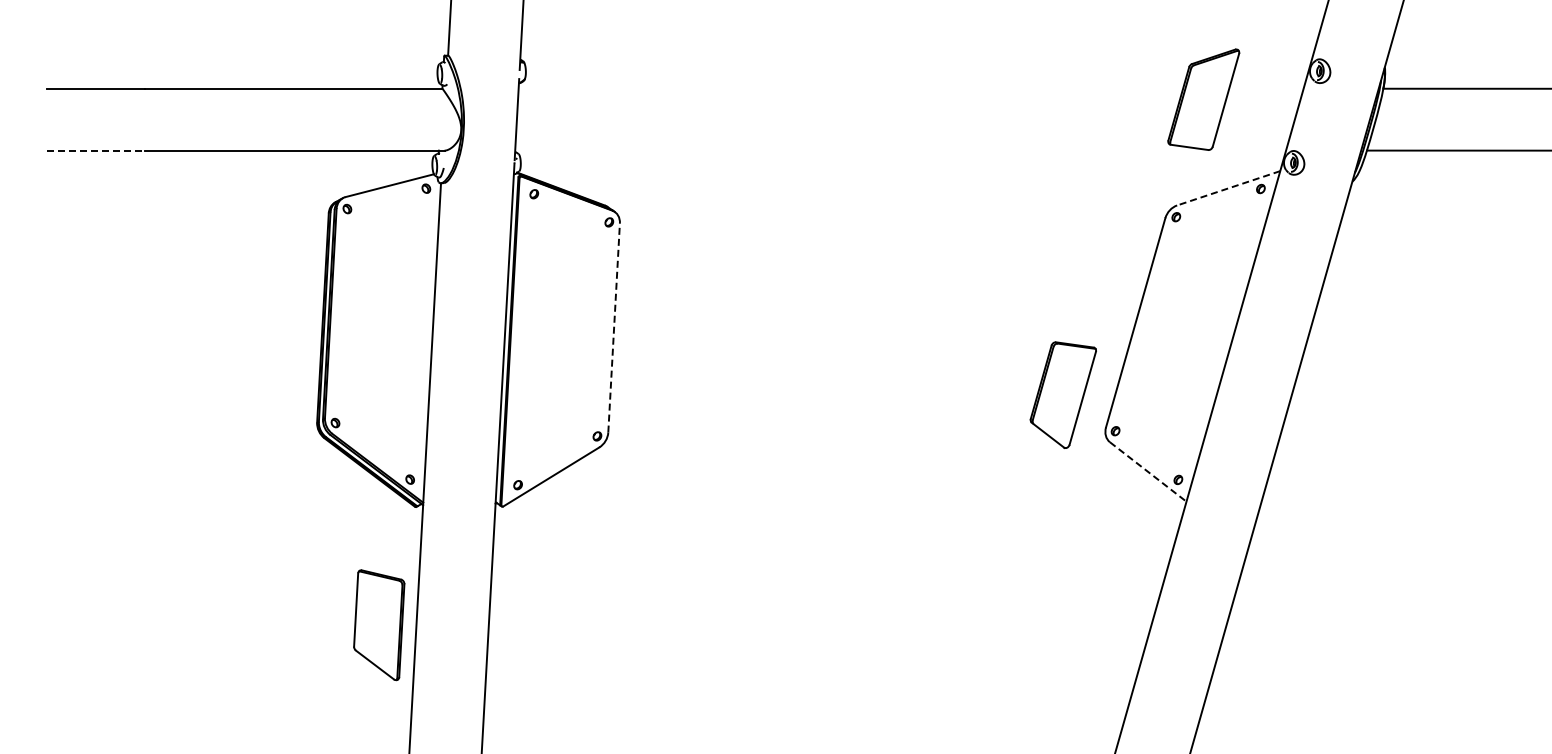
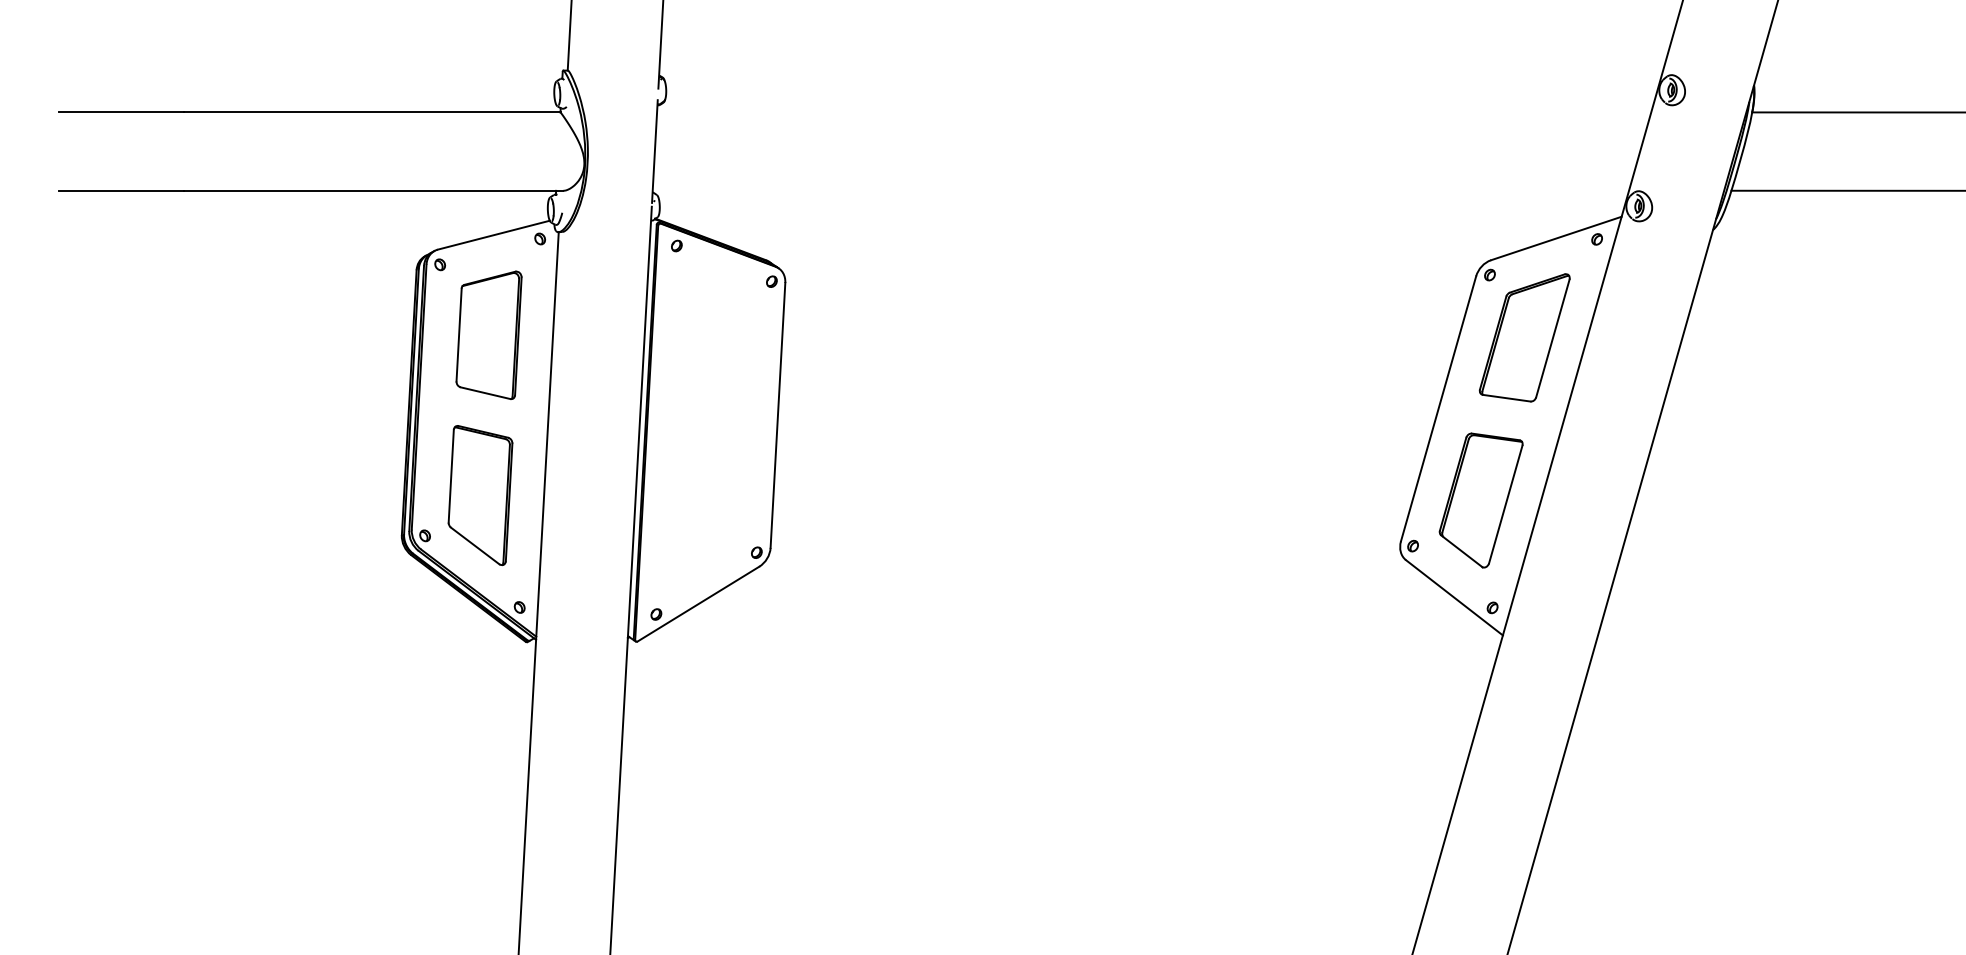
part: (1203, 99) -> (1524, 337), moved
line: (96, 150) -> (122, 190), dashed -> solid
line: (1228, 188) -> (1556, 238), dashed -> solid
part: (385, 264) -> (488, 335), added
line: (614, 328) -> (778, 416), dashed -> solid
part: (1062, 394) -> (1480, 499), moved
line: (1148, 472) -> (1454, 598), dashed -> solid
part: (379, 625) -> (480, 495), moved

